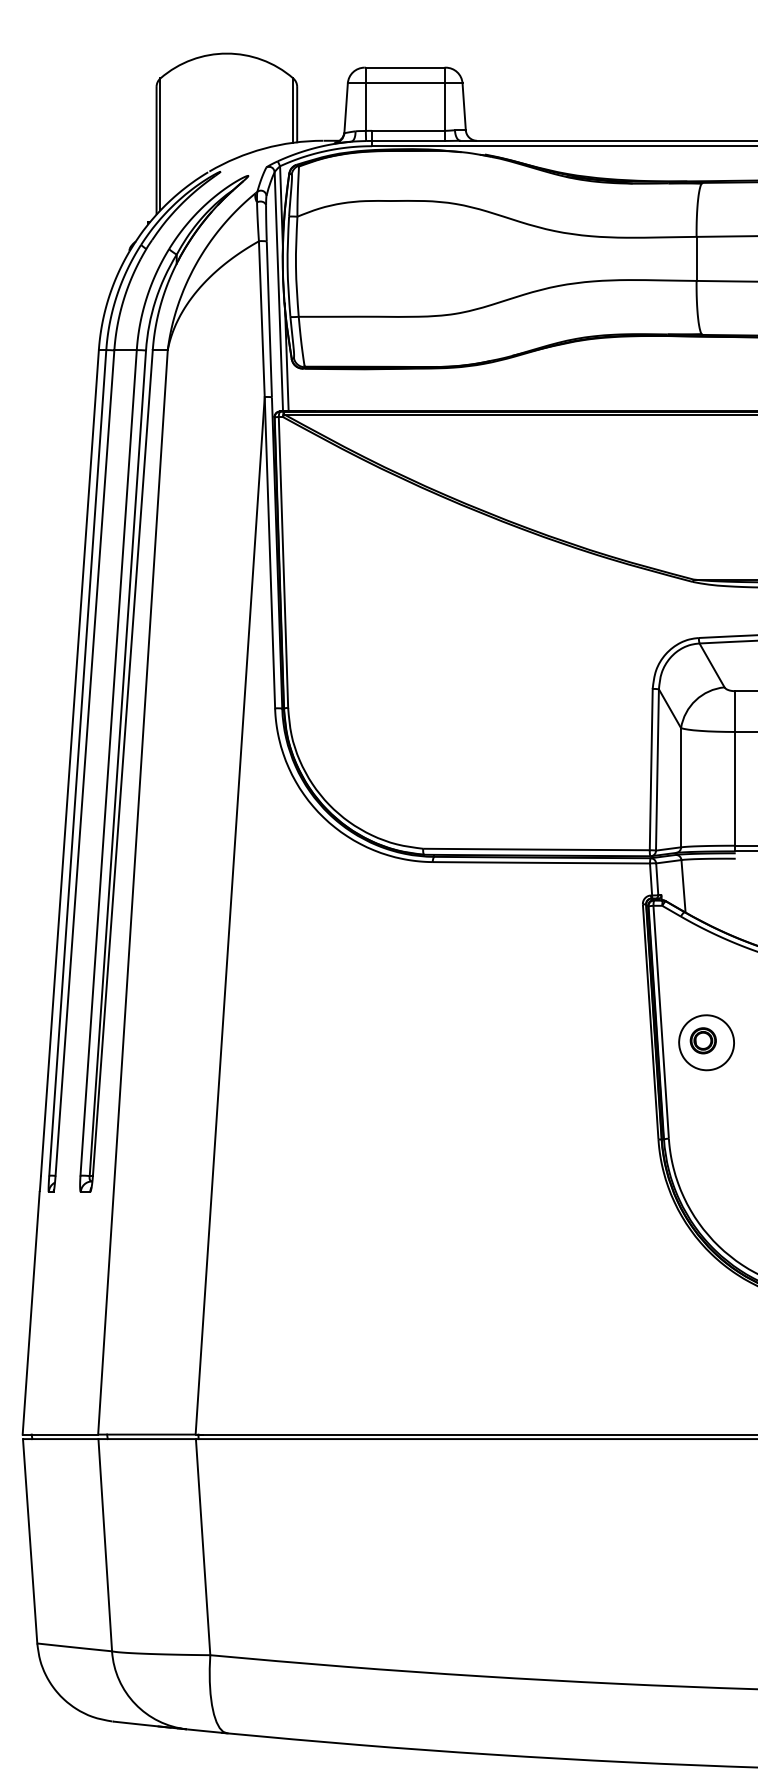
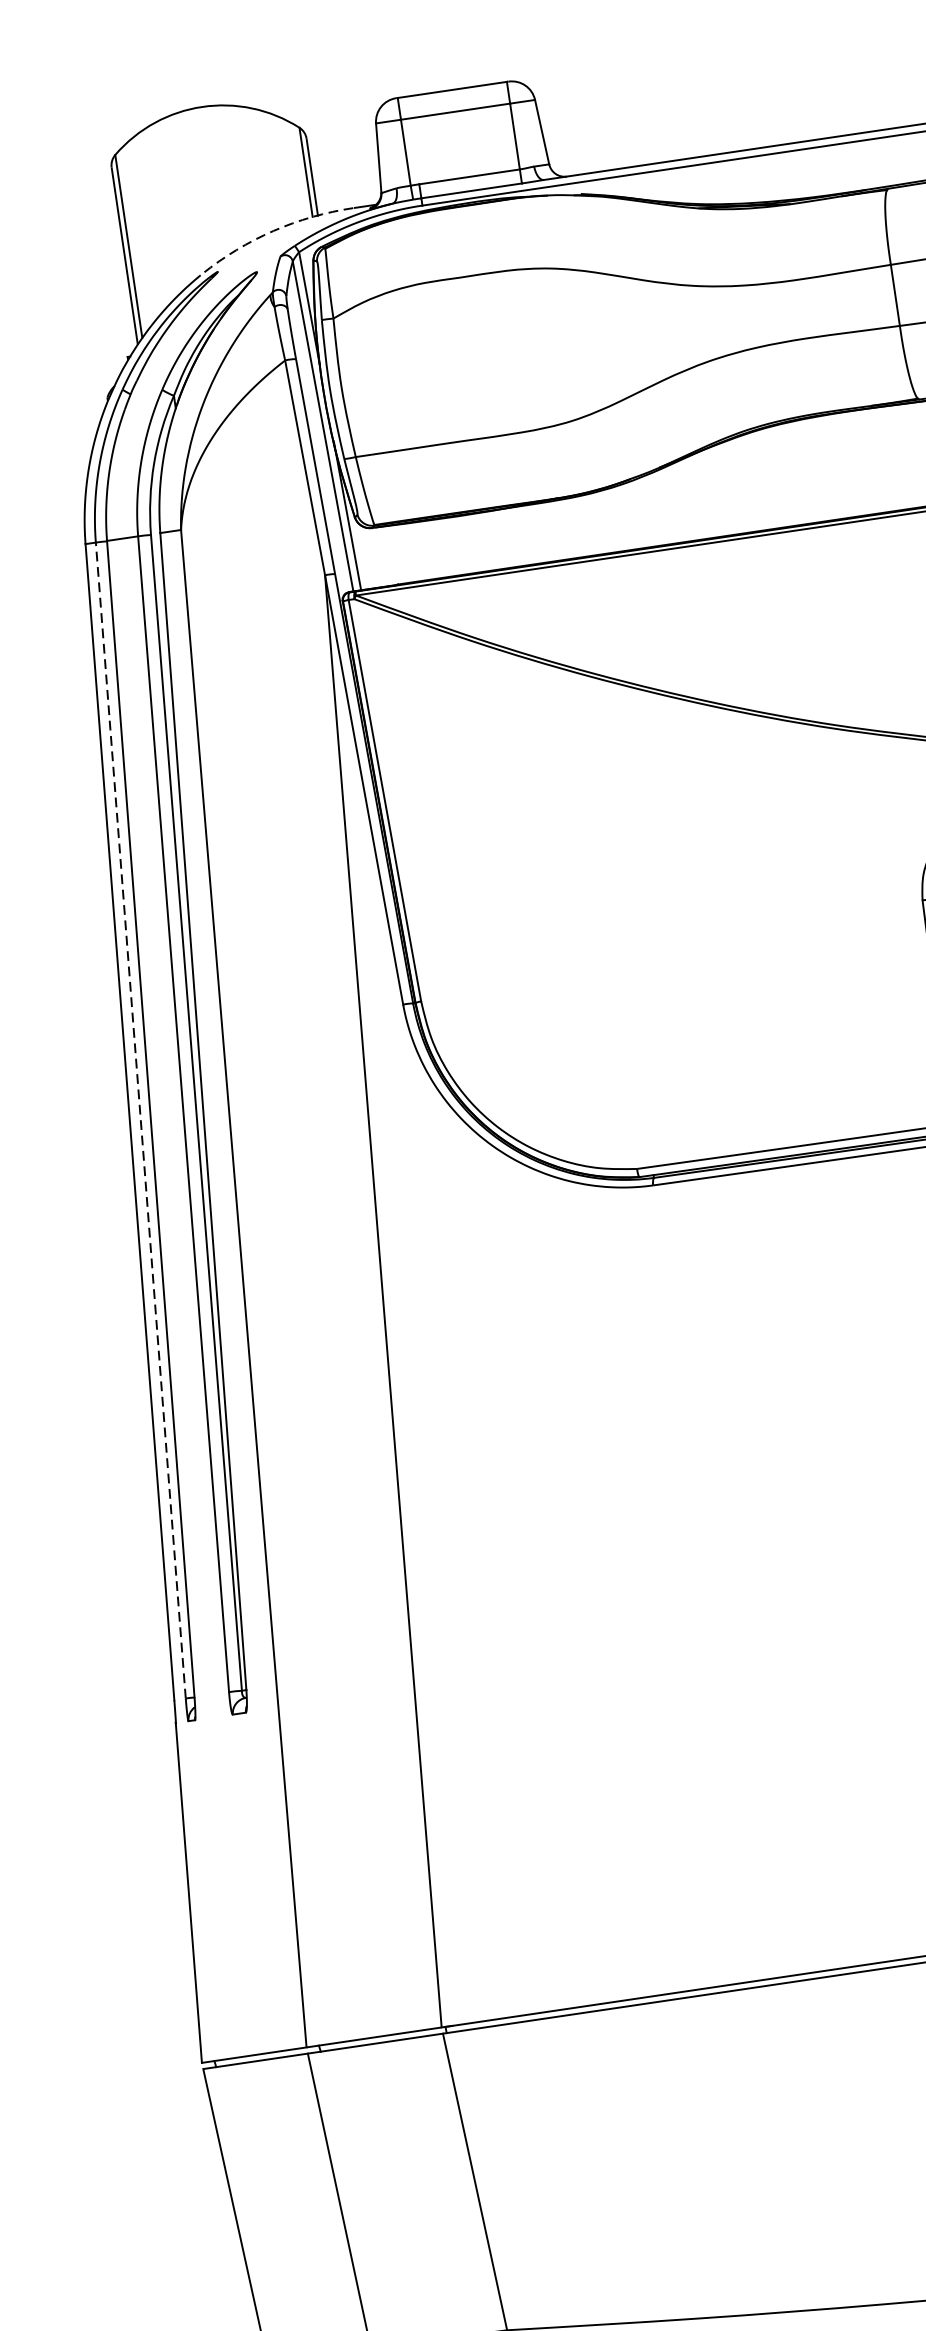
arc: (264, 148) -> (273, 230), solid -> dashed
line: (77, 762) -> (140, 1120), solid -> dashed

